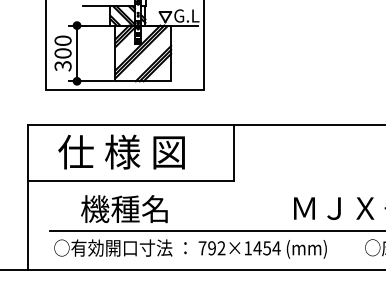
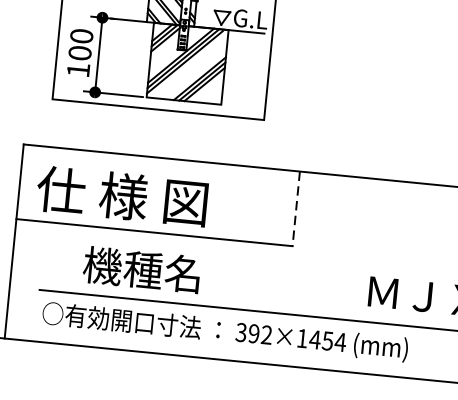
text: (62, 66) -> (77, 70), 300 -> 100
text: (121, 151) -> (122, 195), moved
line: (234, 152) -> (296, 208), solid -> dashed
text: (202, 248) -> (241, 332), 792×1454 -> 392×1454

